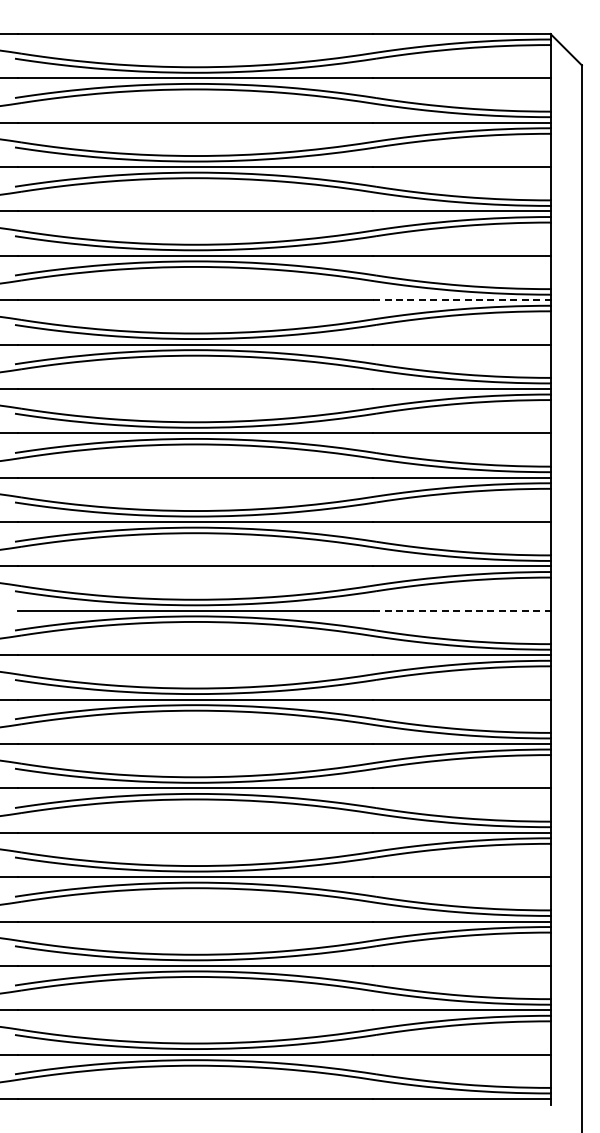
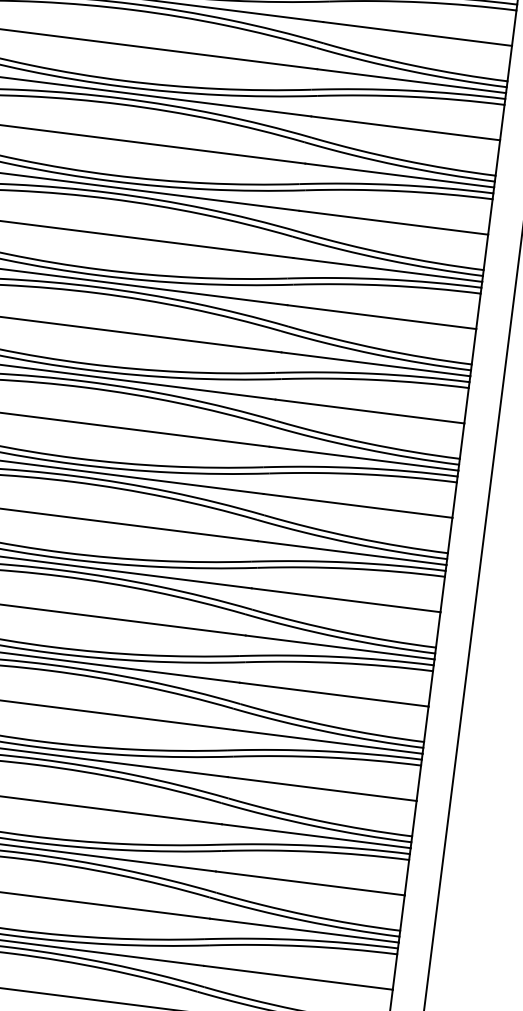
line: (461, 300) -> (399, 175), dashed -> solid
line: (461, 610) -> (357, 505), dashed -> solid

